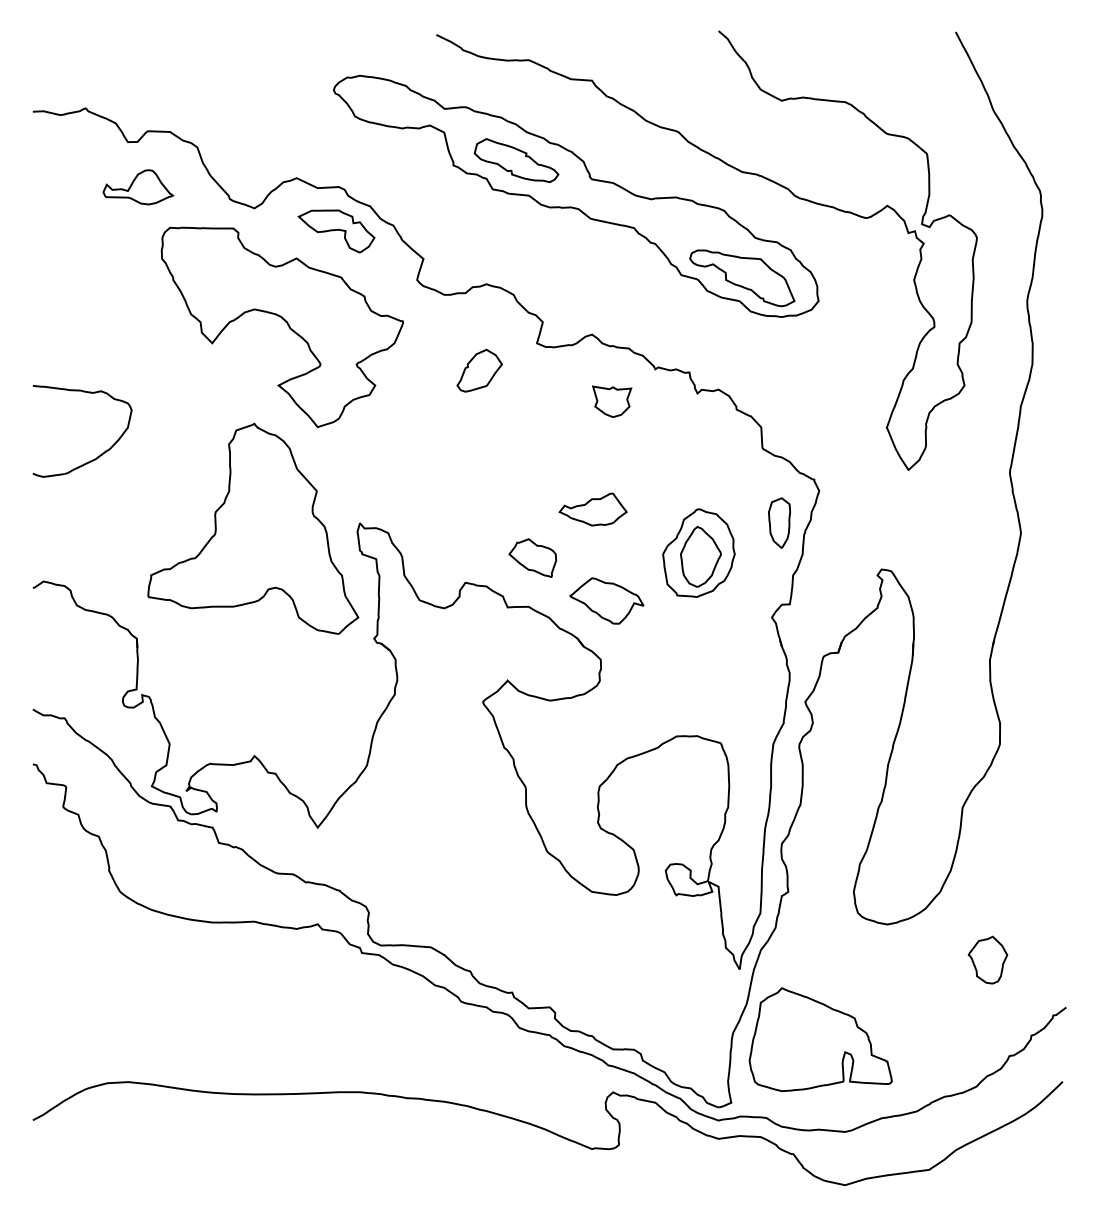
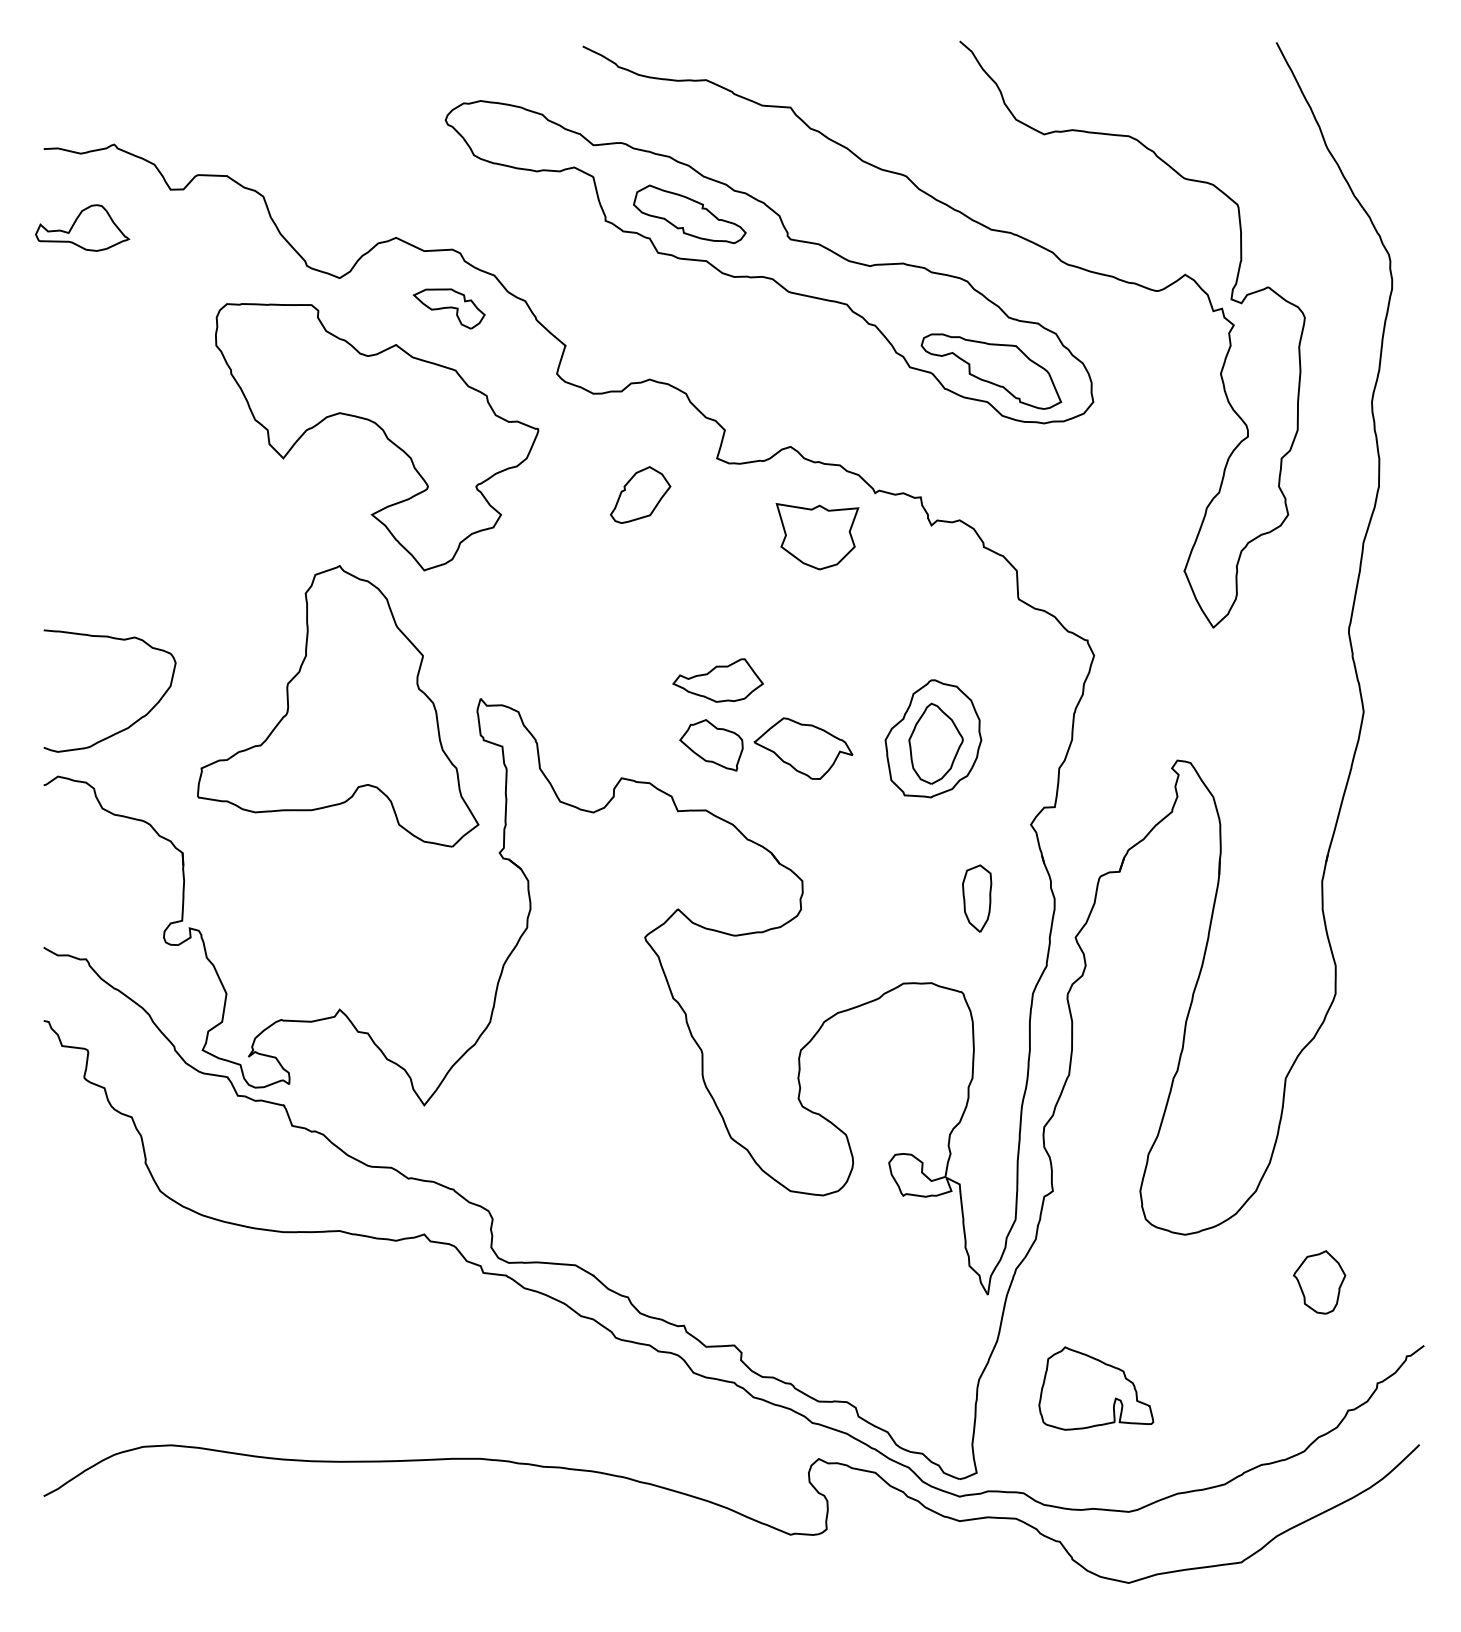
part: (138, 186) -> (82, 227), moved
part: (335, 231) -> (448, 308), size x0.7
part: (612, 401) -> (817, 536), size x1.6
part: (100, 454) -> (134, 721), moved
part: (592, 509) -> (717, 680), moved
part: (779, 523) -> (977, 898), moved
part: (606, 600) -> (803, 748), moved
part: (820, 1039) -> (1096, 1388), size x0.6

